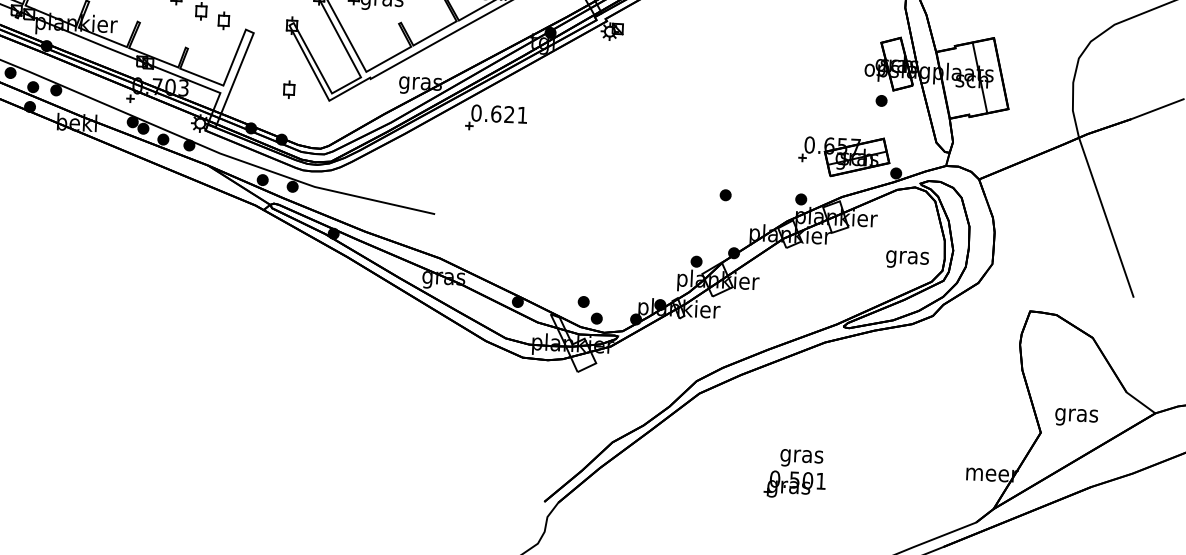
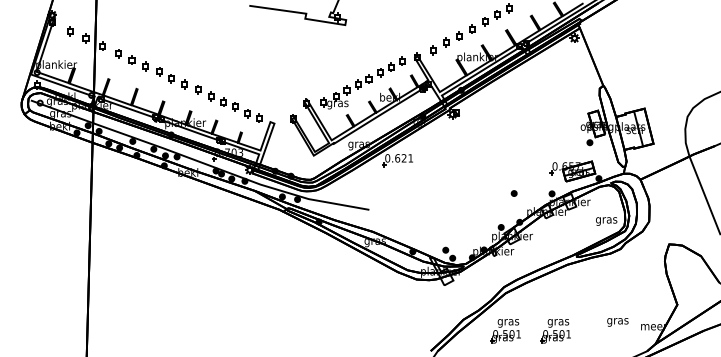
part: (289, 88) -> (293, 150), removed
text: (1075, 417) -> (617, 322), moved
part: (695, 469) -> (505, 331), added

